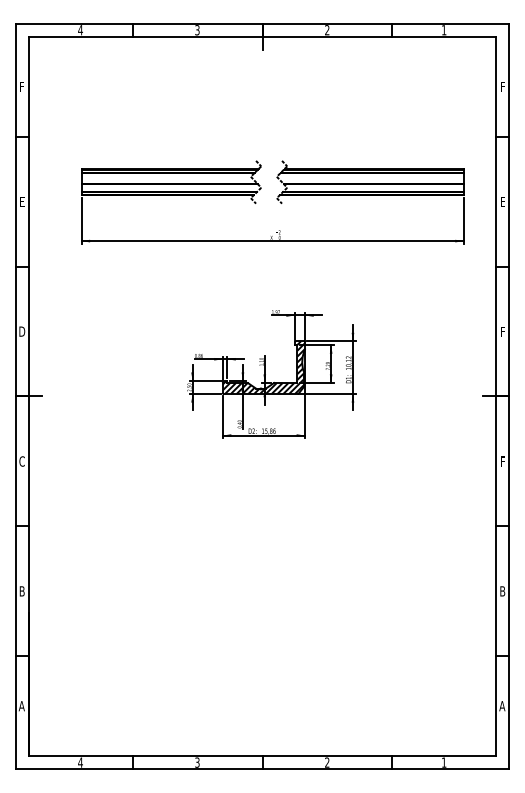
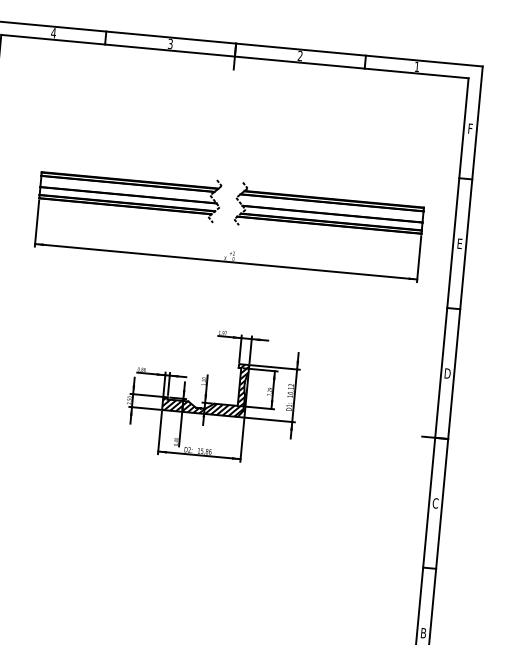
text: (502, 331) -> (447, 373), F -> D
text: (502, 461) -> (435, 503), F -> C

